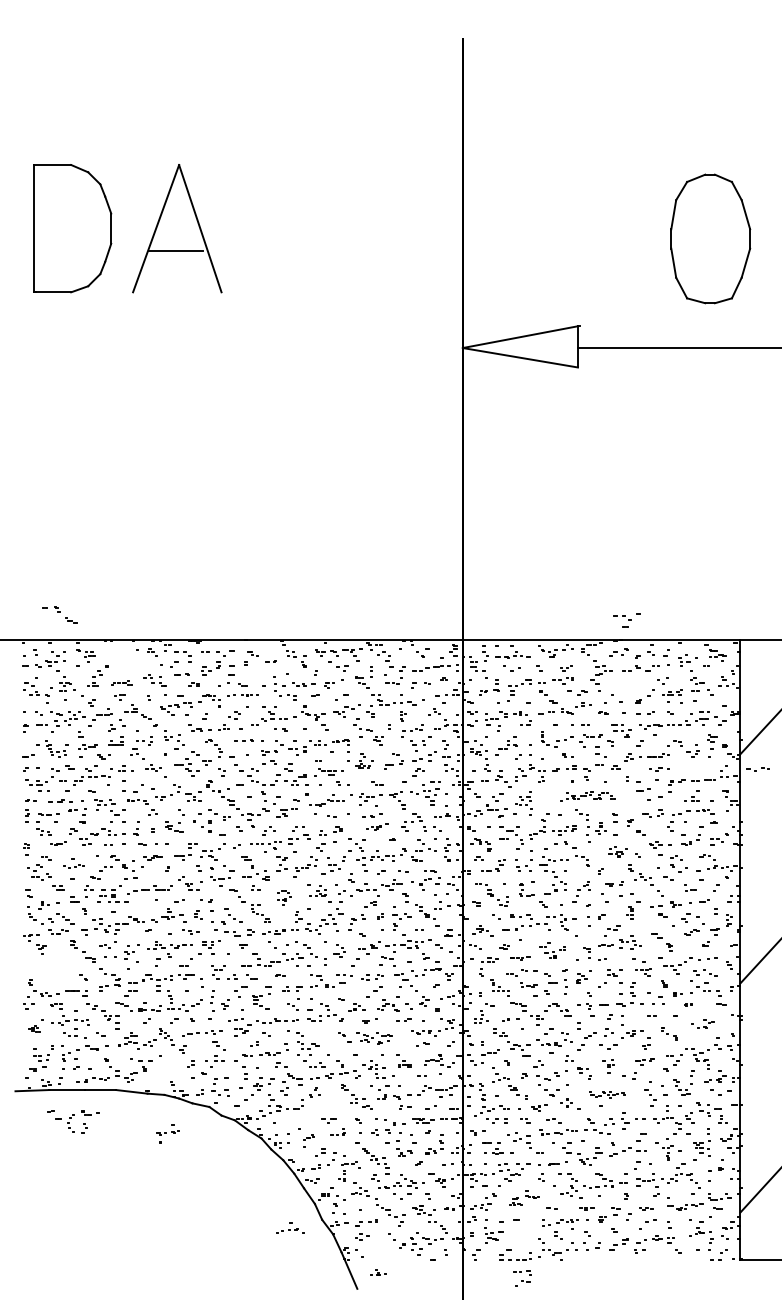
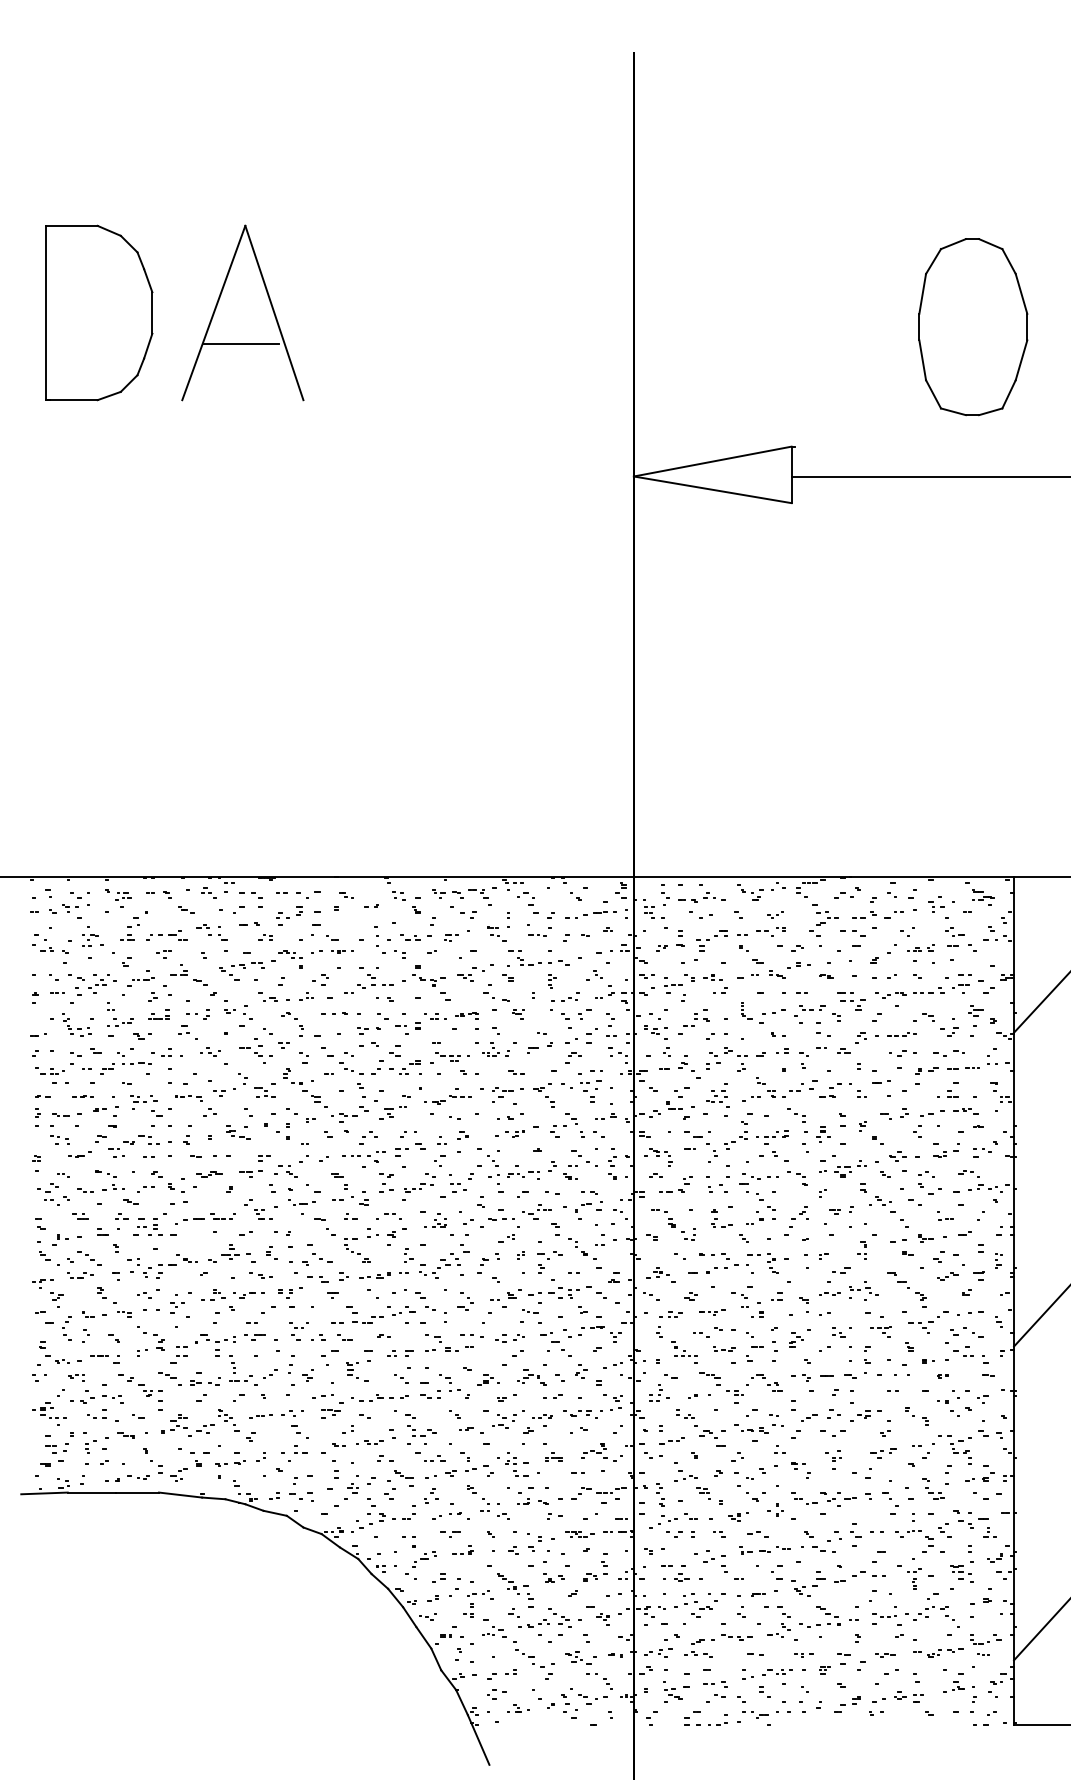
part: (59, 614) -> (170, 901), moved
part: (626, 620) -> (857, 937), moved
part: (122, 682) -> (167, 934), size x1.43
part: (364, 760) -> (499, 1041), size x1.43
part: (757, 769) -> (948, 1053), moved
part: (587, 795) -> (804, 1089), size x1.67
part: (60, 800) -> (82, 1096), size x0.62
part: (377, 826) -> (517, 1131), size x1.43
part: (624, 851) -> (855, 1165), size x1.67
part: (73, 862) -> (100, 1180), size x1.67
part: (282, 897) -> (386, 1228), size x1.67
part: (661, 941) -> (905, 1289), size x1.43
part: (552, 950) -> (756, 1301), size x1.43
part: (702, 1024) -> (962, 1402), size x1.67
part: (35, 1027) -> (48, 1406), size x1.67
part: (365, 1038) -> (500, 1422), size x1.43
part: (606, 1094) -> (830, 1498), size x1.67
part: (73, 1121) -> (70, 1326), moved
part: (167, 1133) -> (229, 1464), moved
part: (306, 1137) -> (419, 1557), size x1.67
part: (524, 1197) -> (718, 1639), size x1.67
part: (290, 1227) -> (451, 1511), moved
part: (378, 1272) -> (518, 1708), moved
part: (522, 1278) -> (715, 1691), moved

